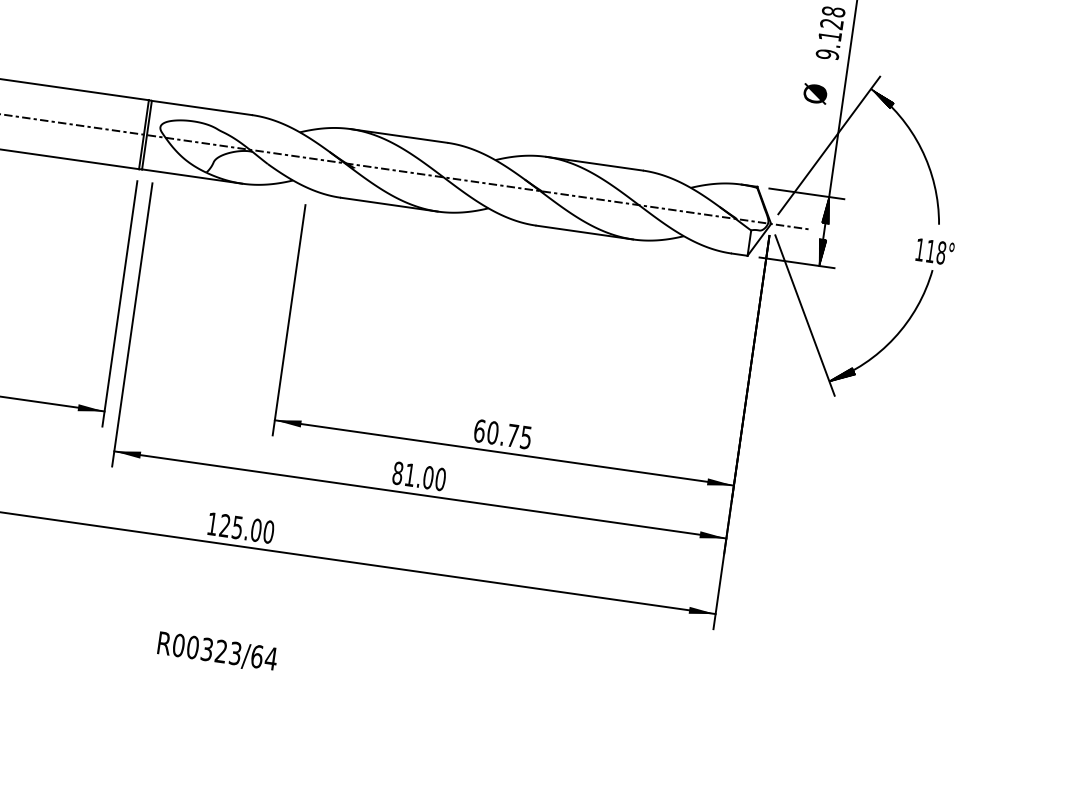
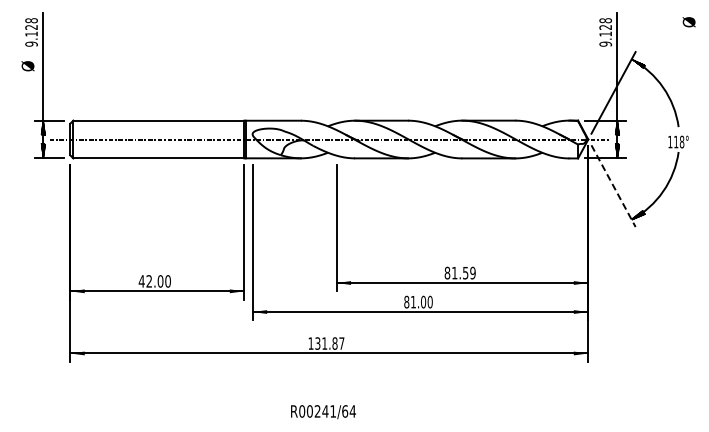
text: (814, 94) -> (688, 22), moved
line: (804, 316) -> (613, 186), solid -> dashed
text: (501, 432) -> (459, 272), 60.75 -> 81.59
text: (246, 528) -> (329, 343), 125.00 -> 131.87
text: (221, 651) -> (325, 411), R00323/64 -> R00241/64

